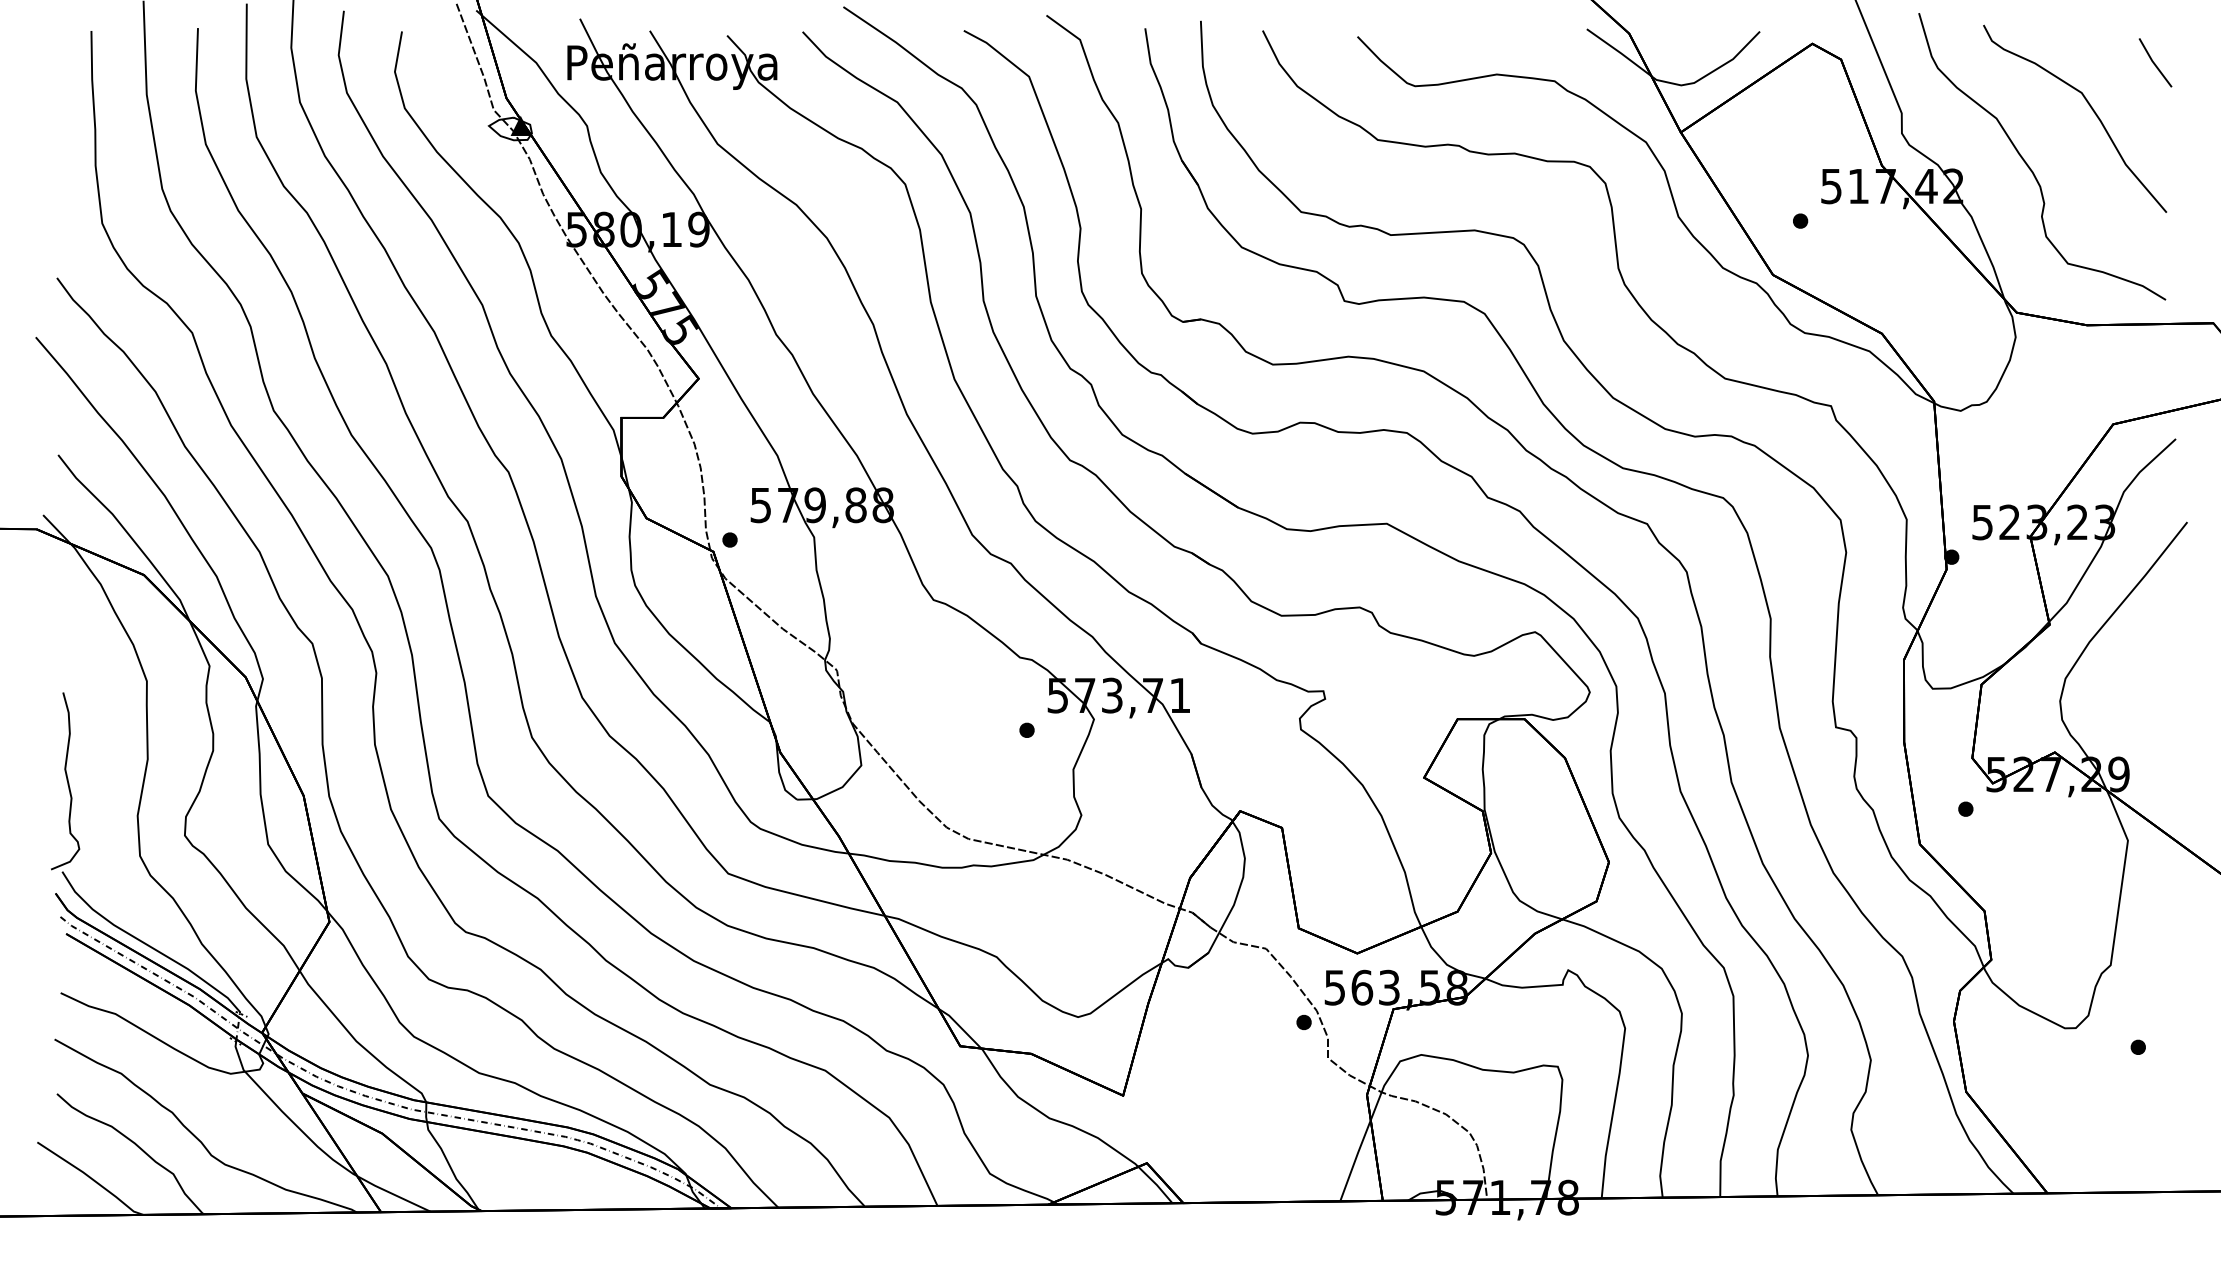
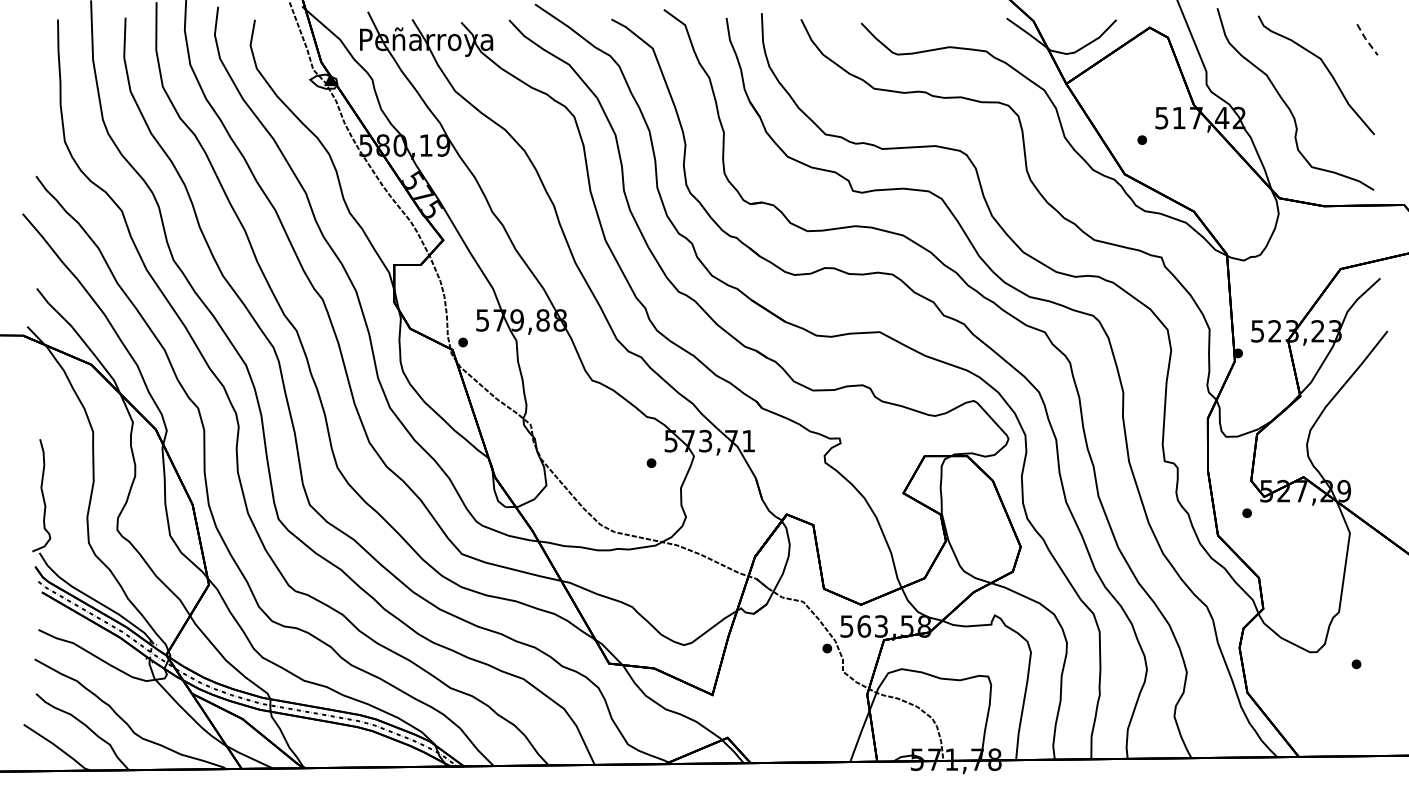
line: (2154, 64) -> (1366, 40), solid -> dashed

